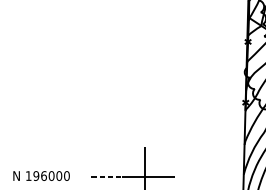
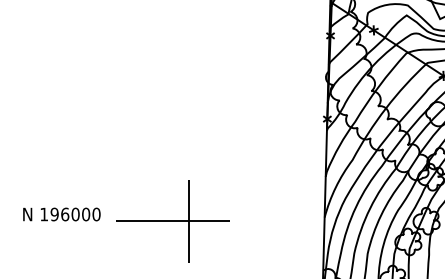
text: (41, 176) -> (61, 214), moved
line: (106, 177) -> (136, 221), dashed -> solid

